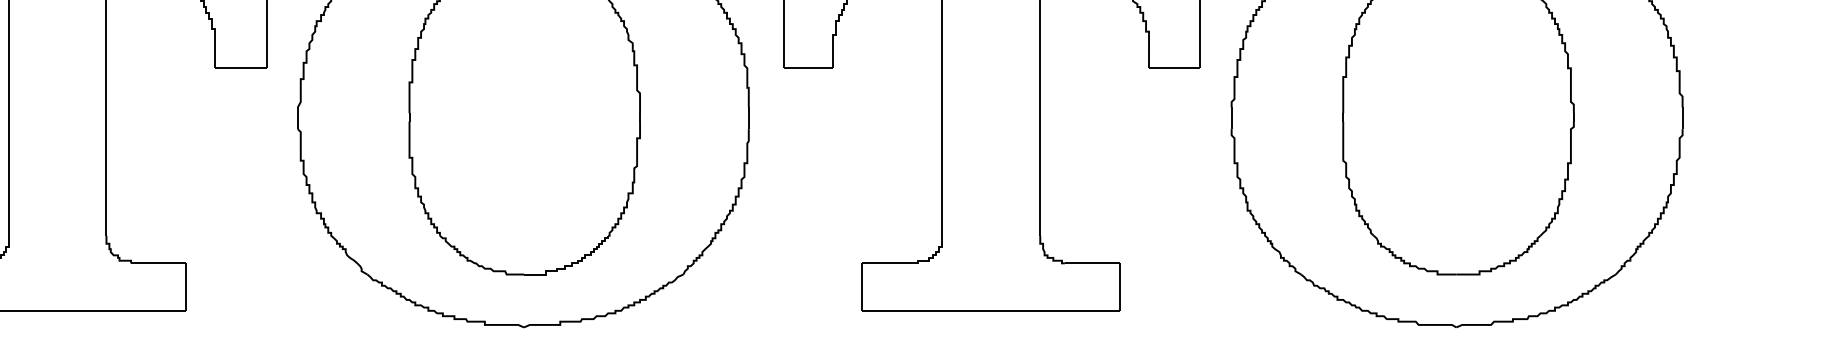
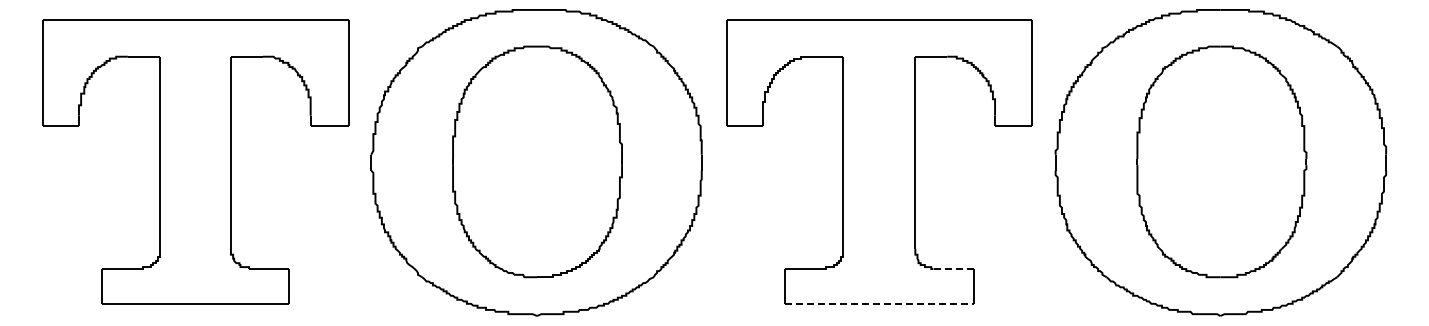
line: (1092, 263) -> (953, 269), solid -> dashed
line: (991, 310) -> (879, 303), solid -> dashed

